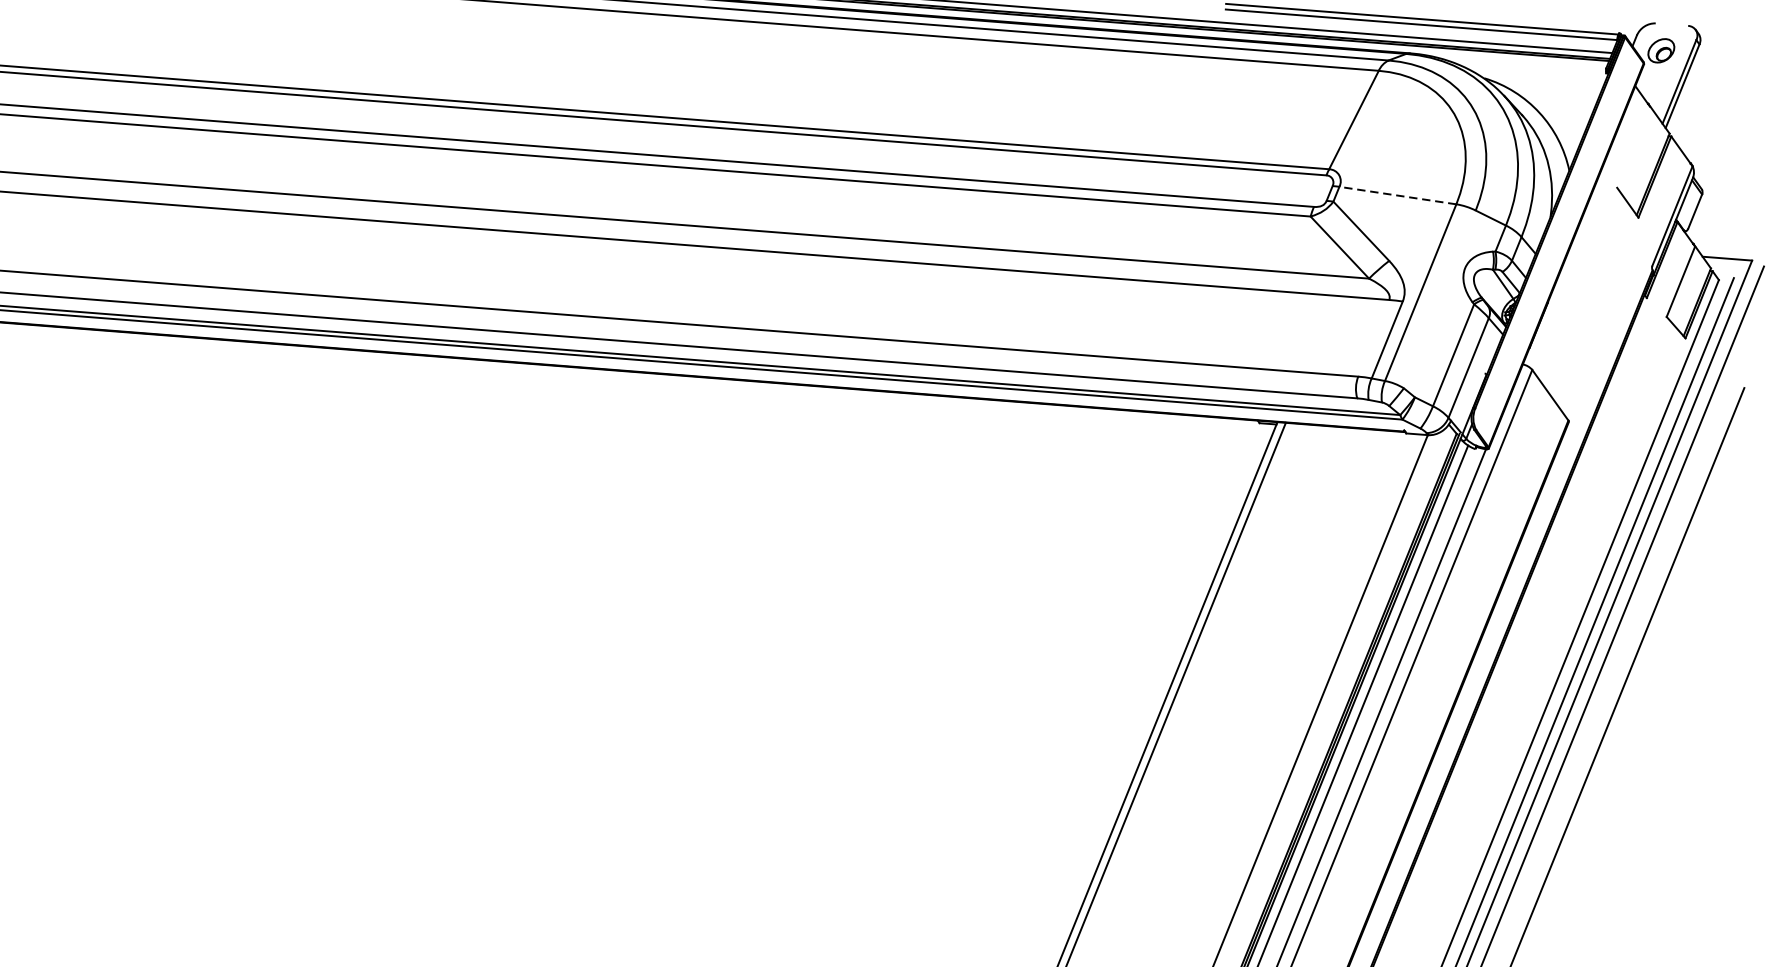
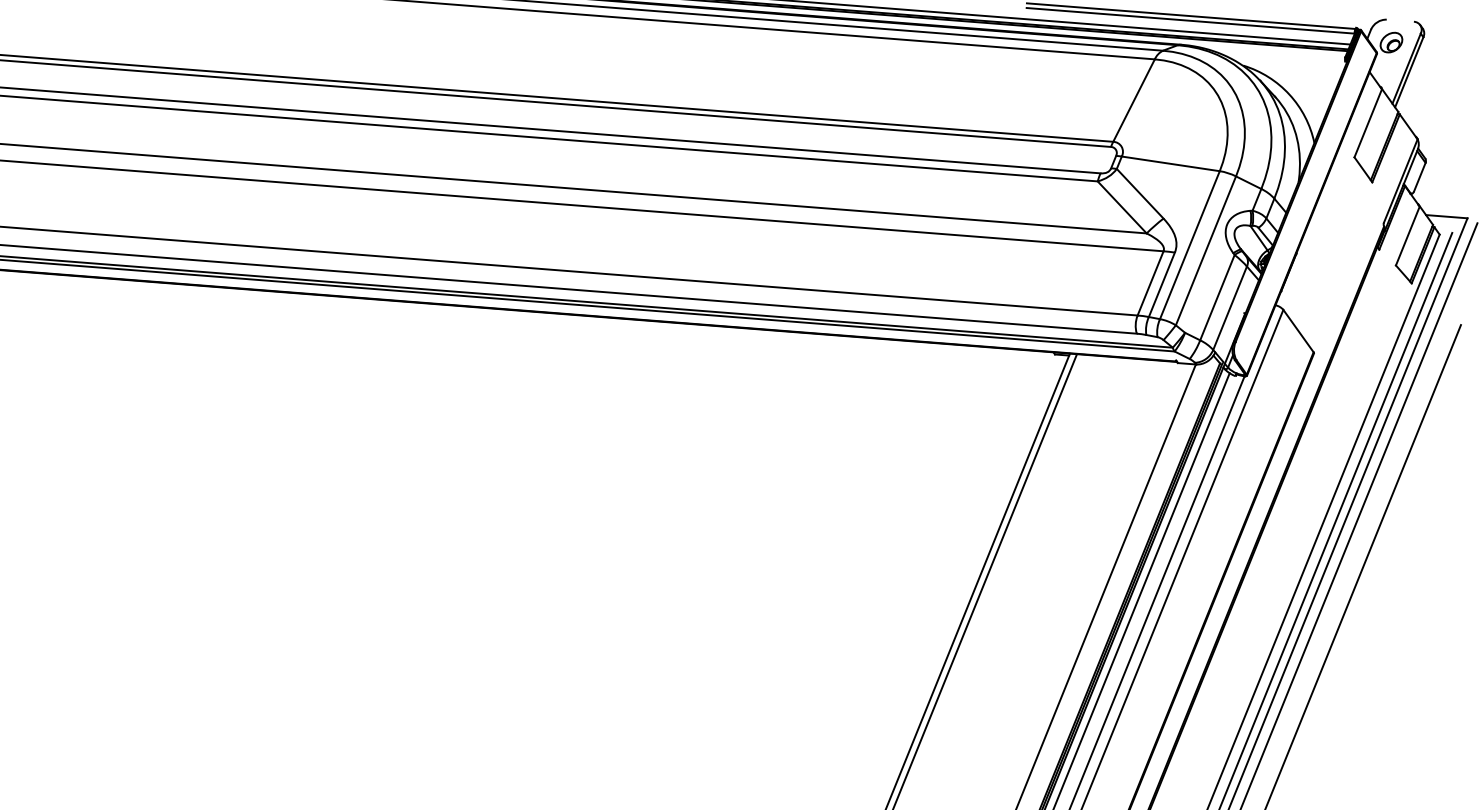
line: (1632, 147) -> (1367, 123), added
line: (1397, 195) -> (1170, 163), dashed -> solid
line: (1439, 299) -> (1205, 250), added
line: (1373, 338) -> (1150, 283), added

